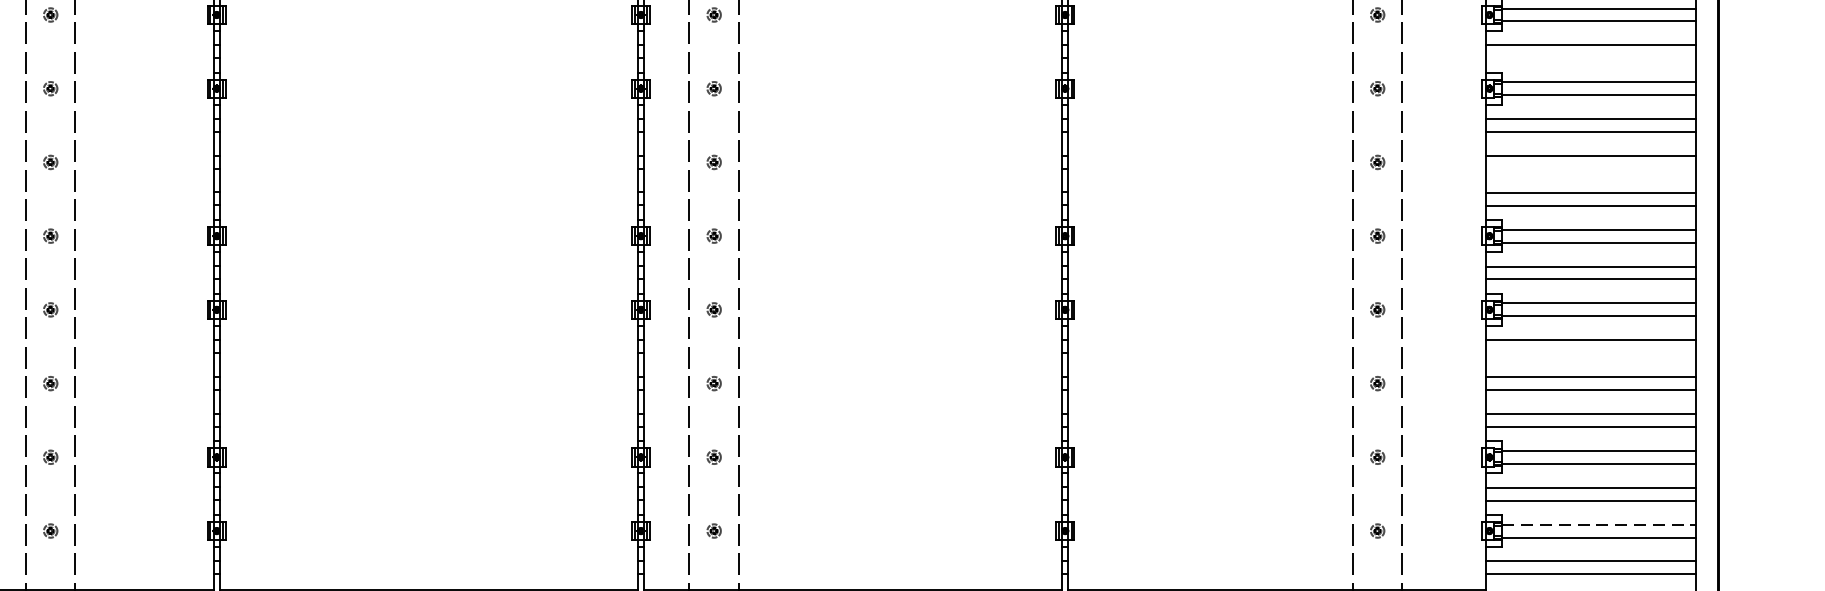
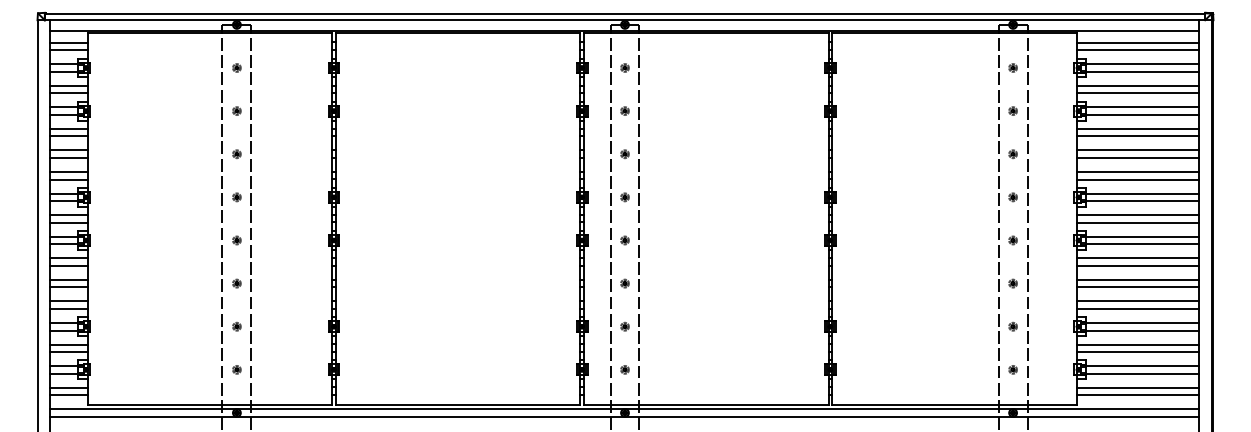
line: (1590, 58) -> (1137, 93), added
line: (1590, 169) -> (1137, 158), added
line: (1590, 352) -> (1137, 265), added
line: (1598, 525) -> (1142, 366), dashed -> solid

